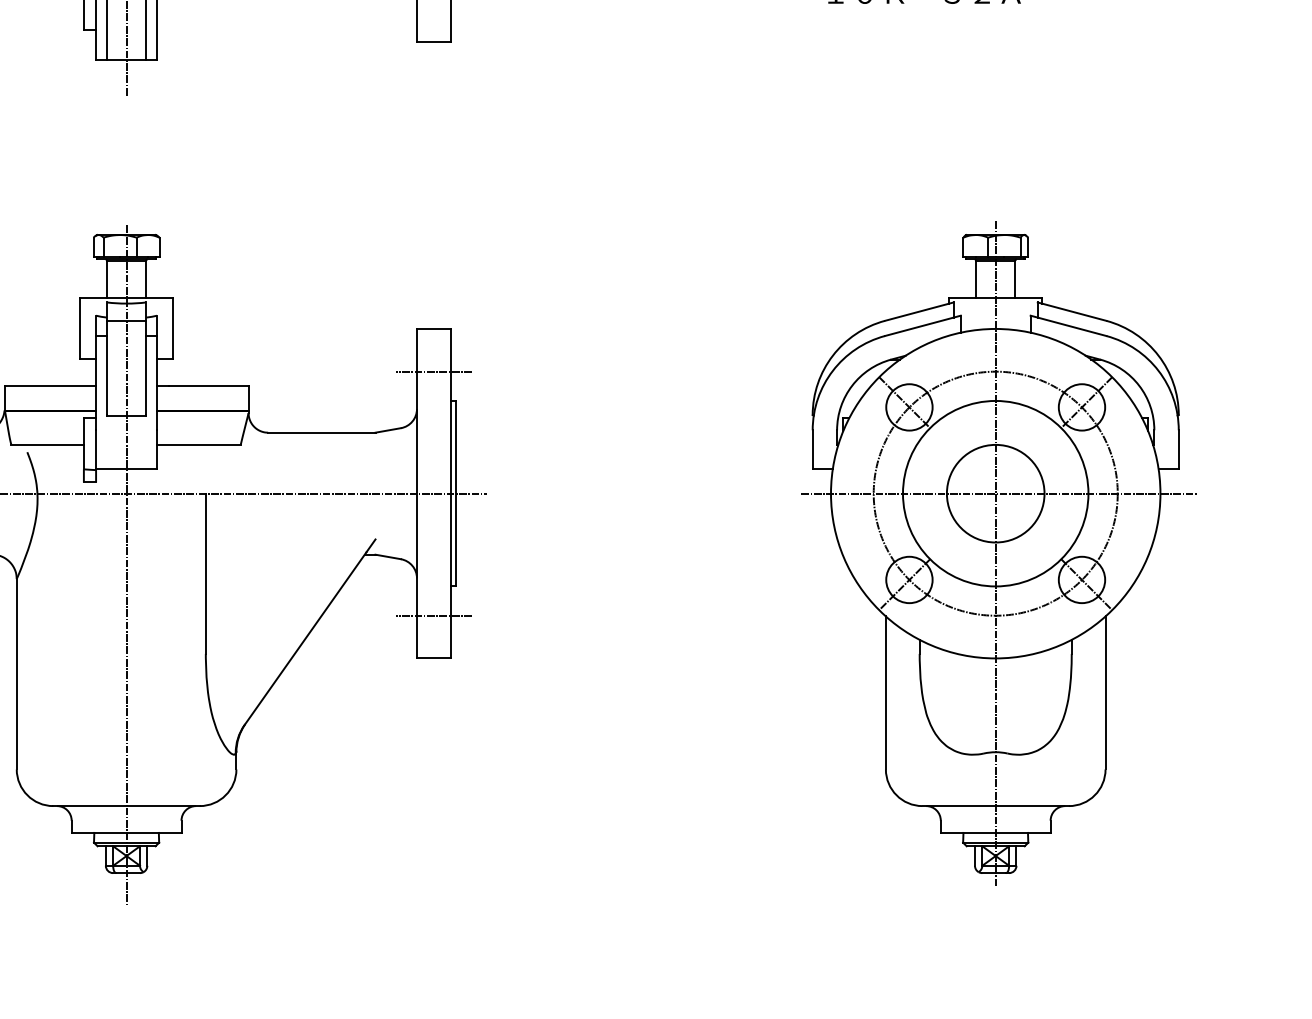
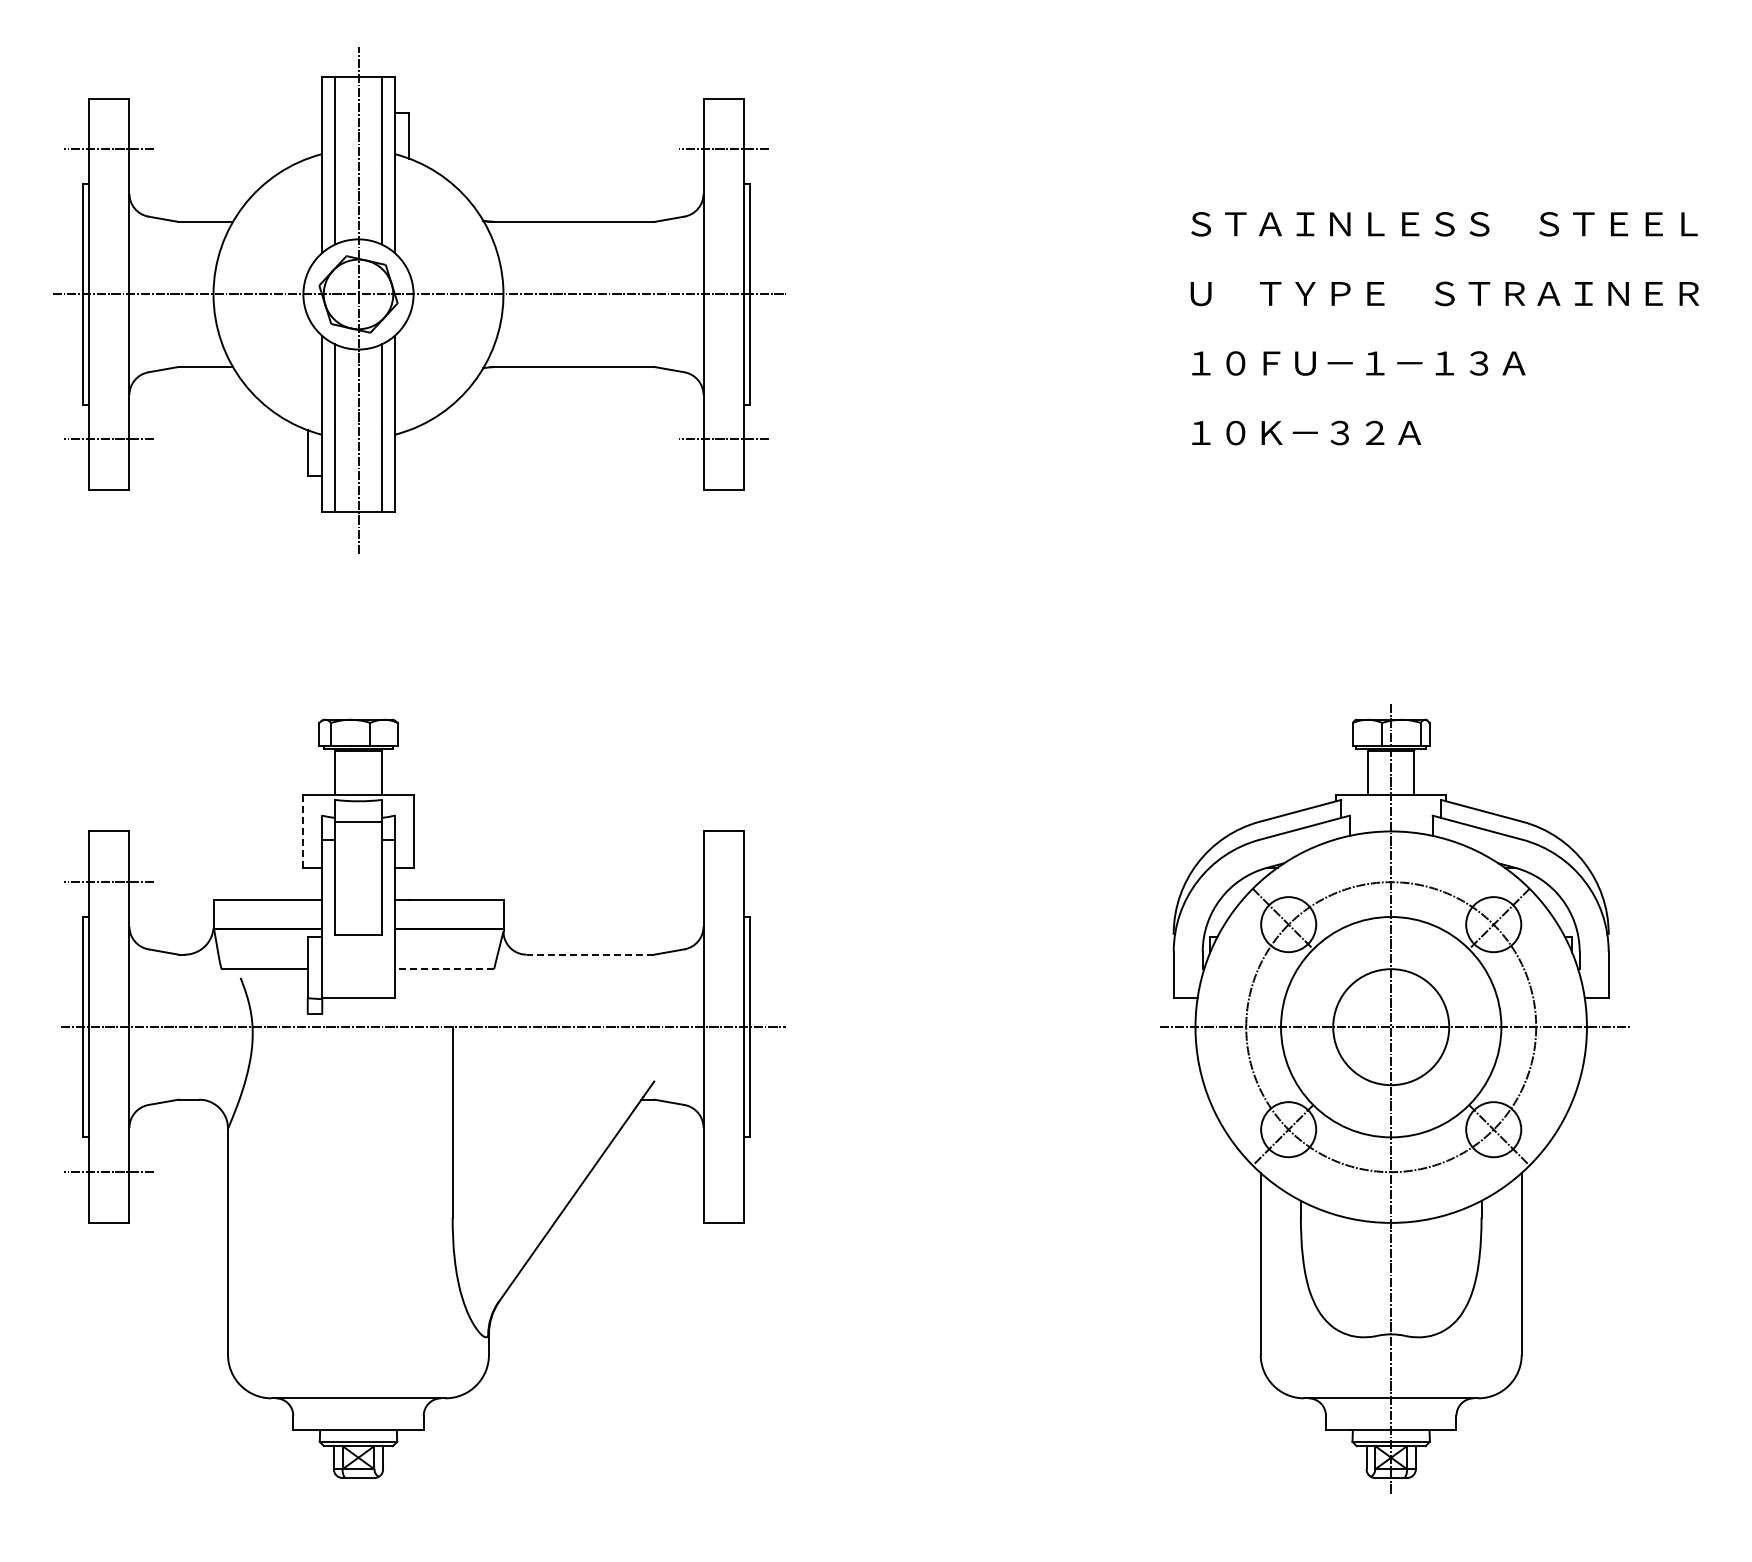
line: (80, 329) -> (303, 831), solid -> dashed
line: (433, 371) -> (723, 882), removed
line: (321, 432) -> (590, 954), solid -> dashed
line: (198, 445) -> (444, 969), solid -> dashed
line: (126, 564) -> (358, 1111), removed
line: (433, 616) -> (723, 1172), removed

